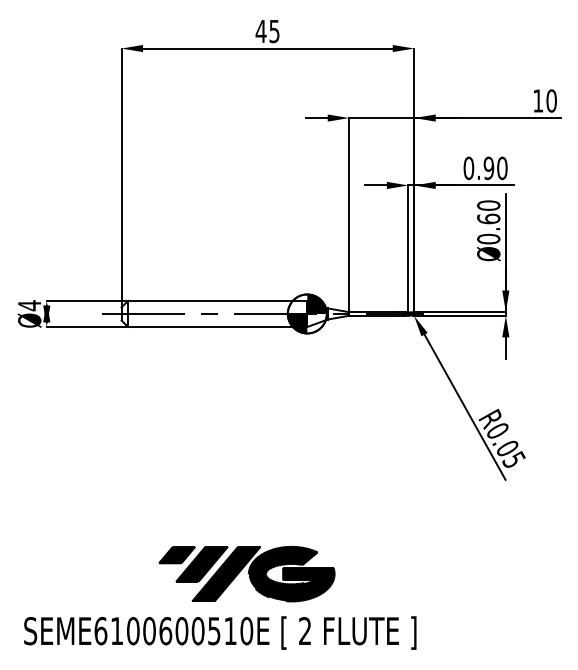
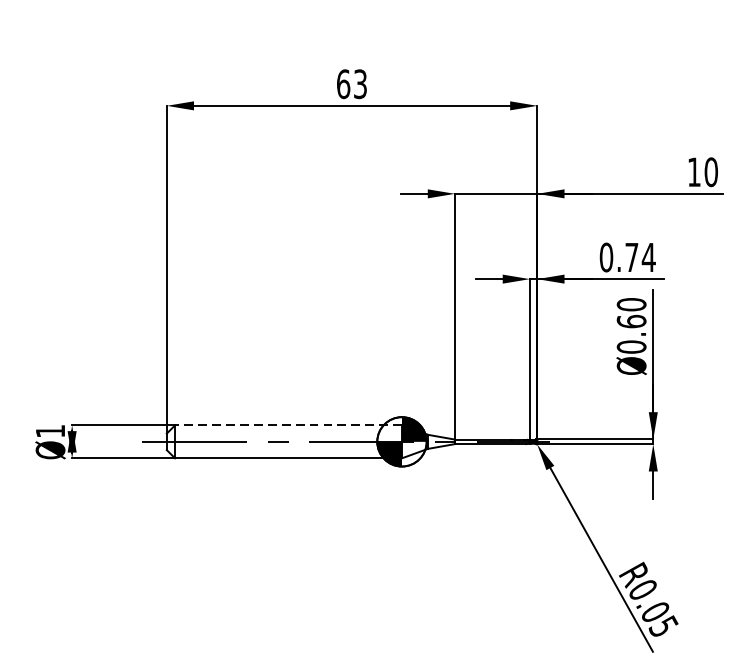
text: (267, 31) -> (351, 84), 45 -> 63
text: (495, 168) -> (640, 257), 0.90 -> 0.74
line: (217, 300) -> (288, 424), solid -> dashed
text: (29, 305) -> (50, 431), Ø4 -> Ø1

